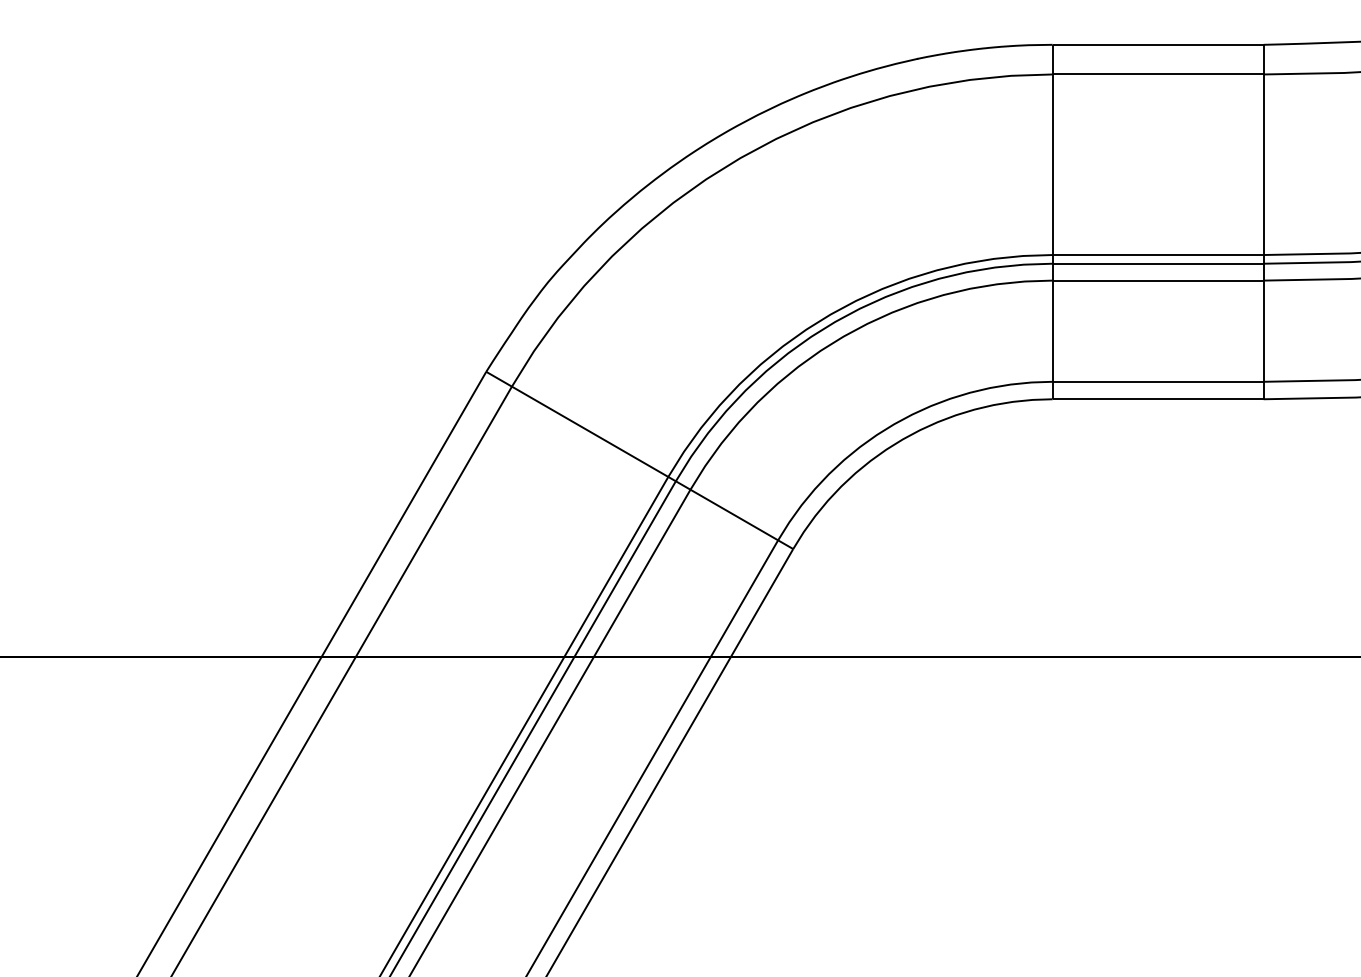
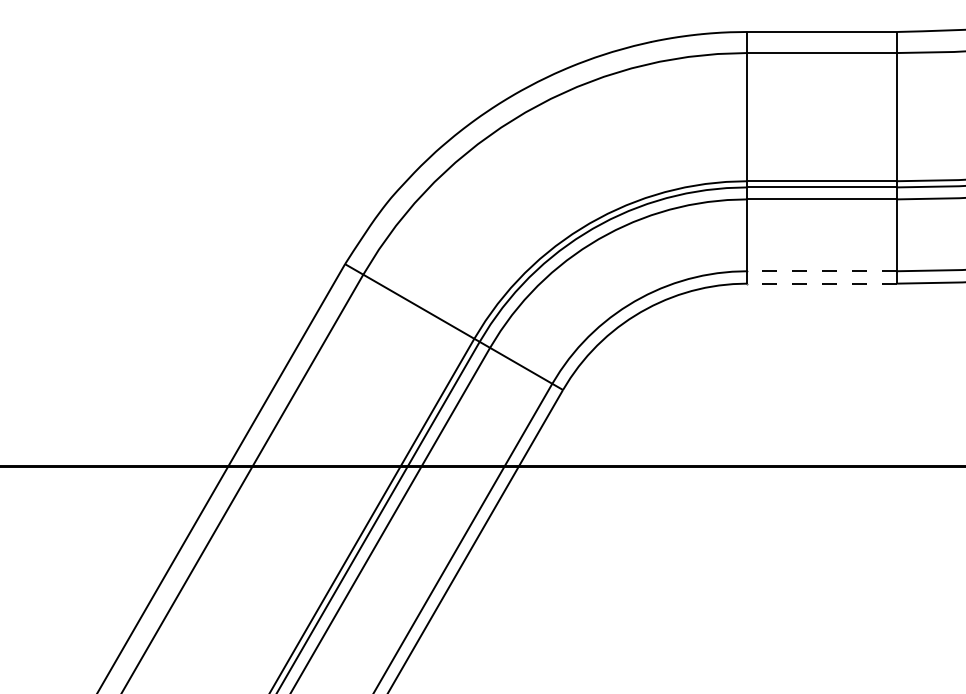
line: (1157, 381) -> (821, 271), solid -> dashed
line: (1157, 399) -> (821, 283), solid -> dashed

